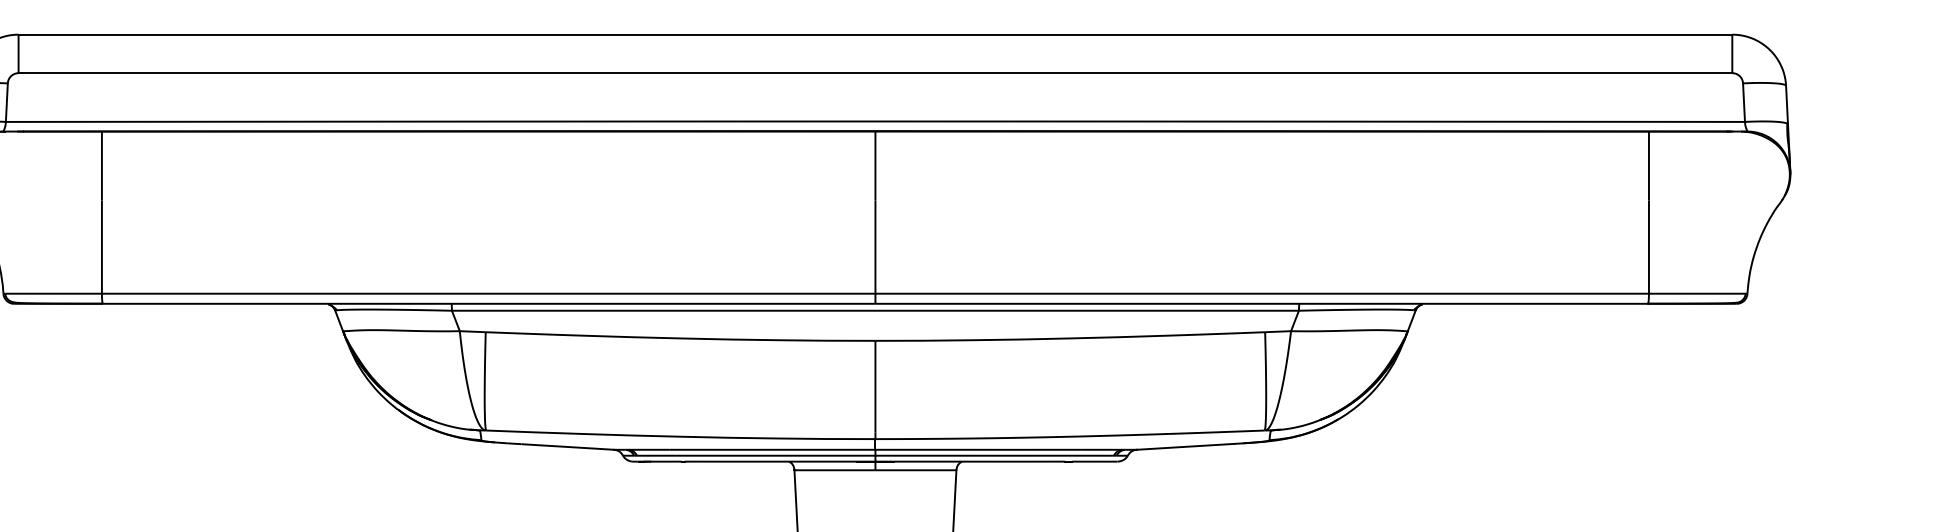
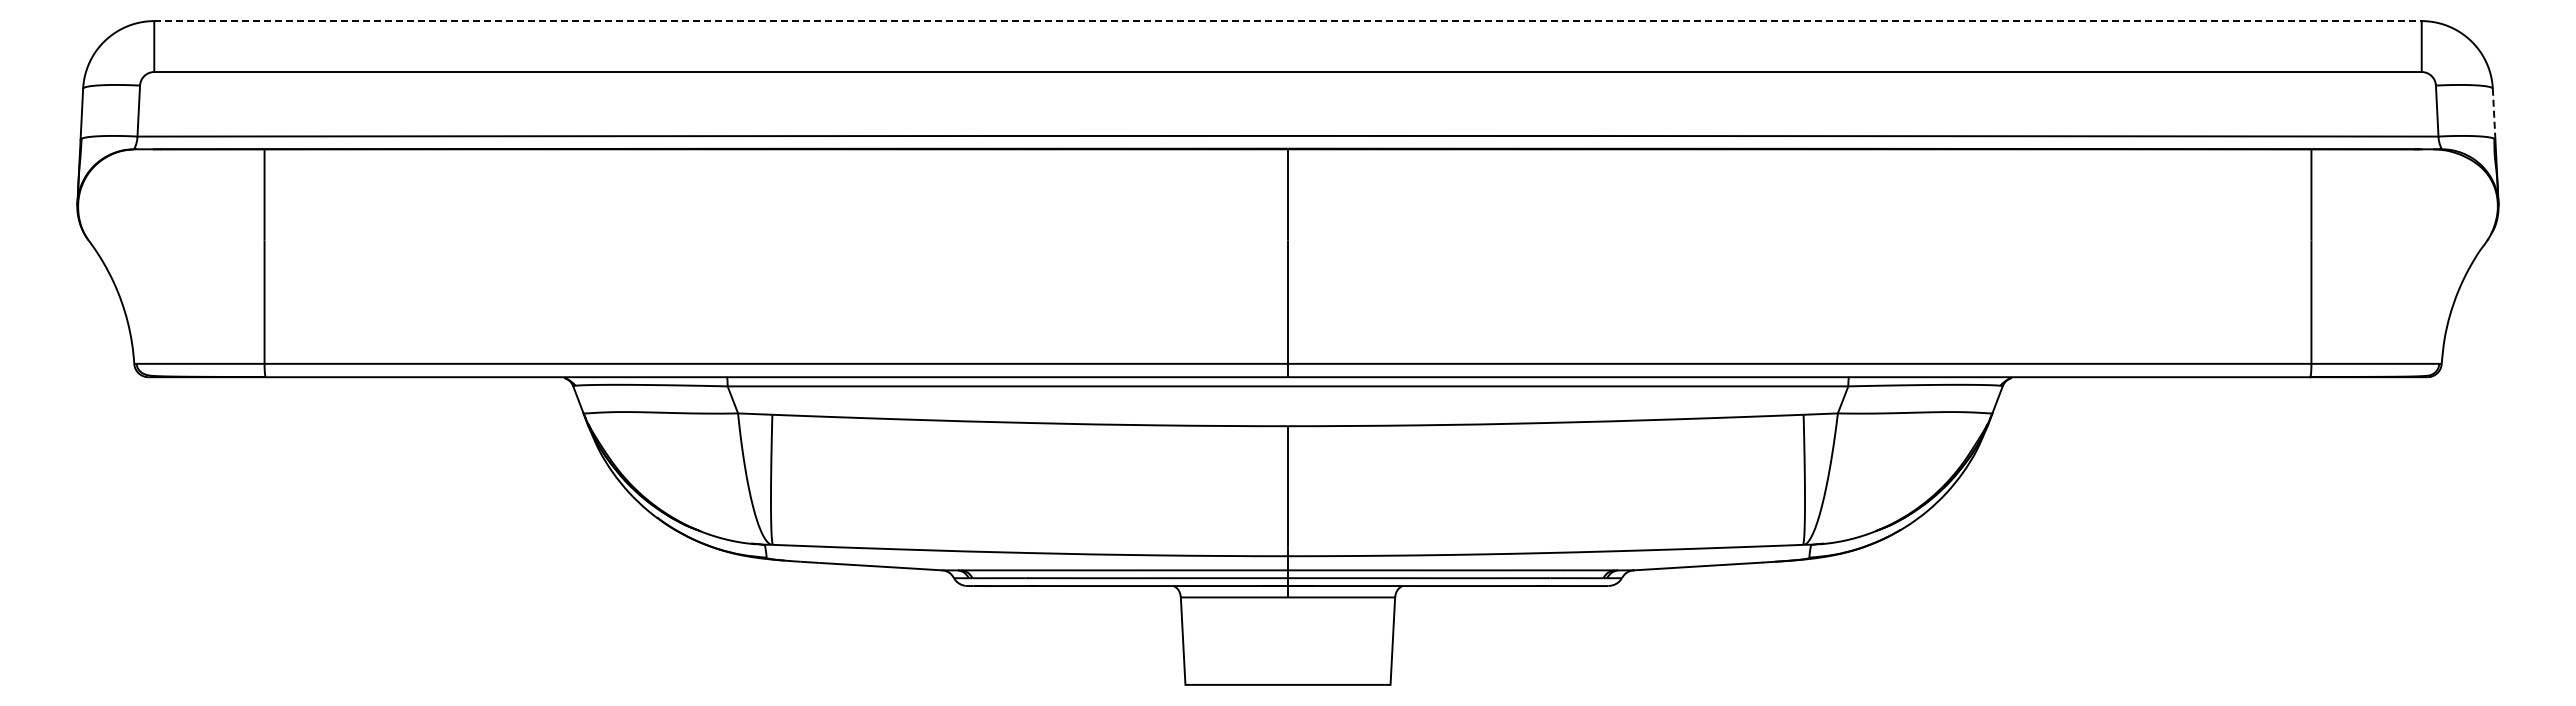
line: (875, 34) -> (1287, 21), solid -> dashed
line: (1787, 105) -> (2494, 114), solid -> dashed

